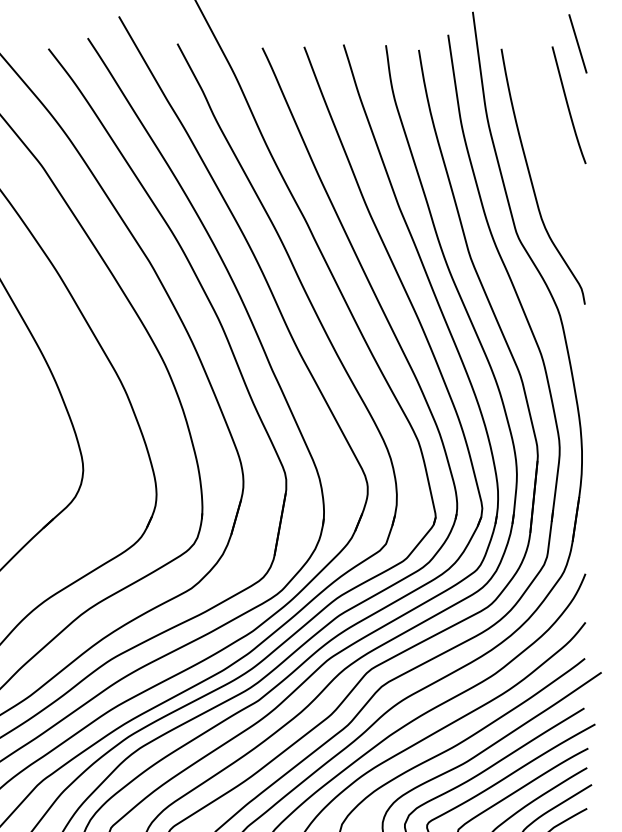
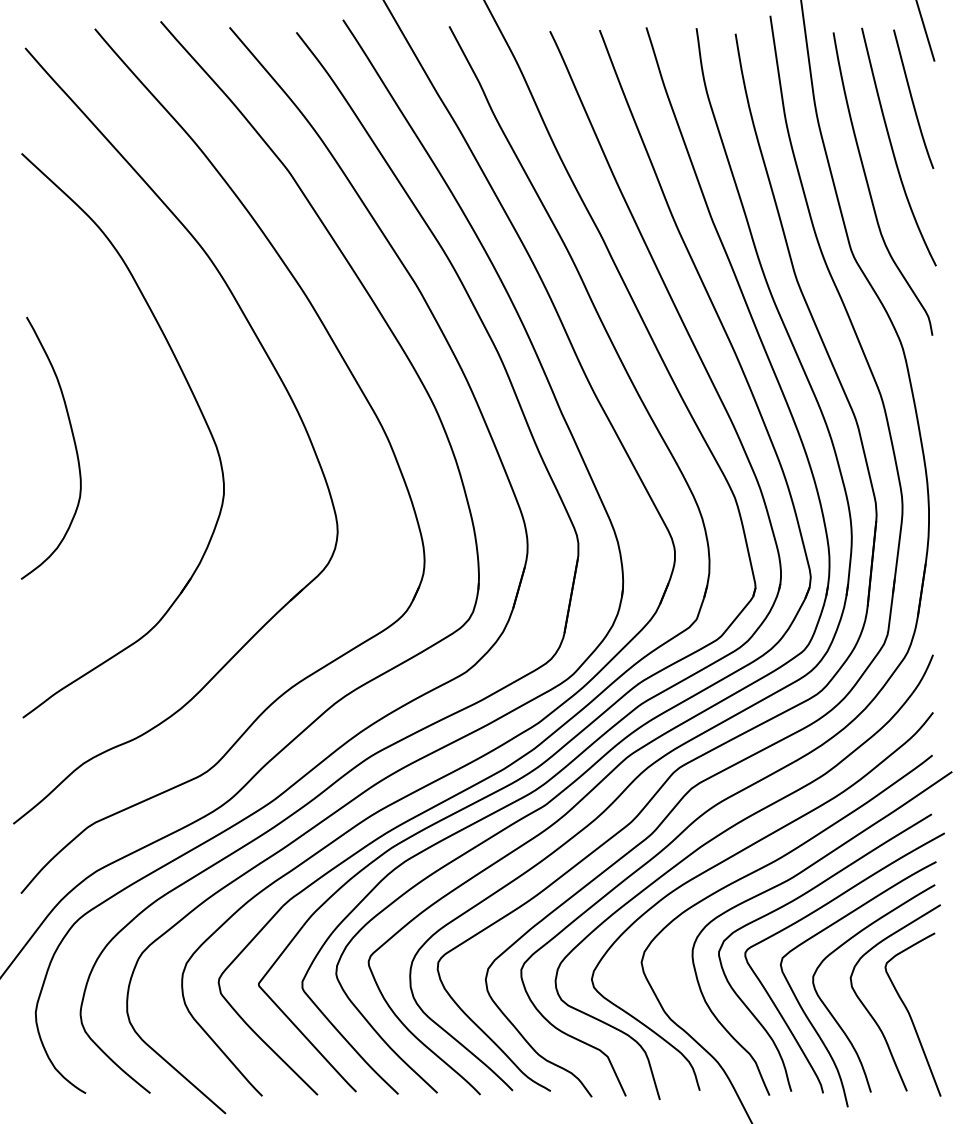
curve: (552, 146) -> (893, 148), added

